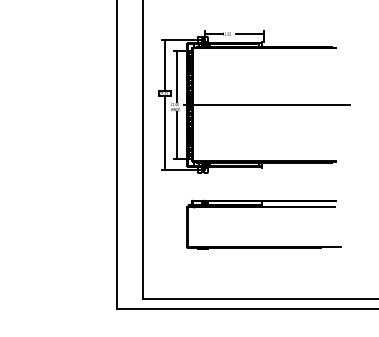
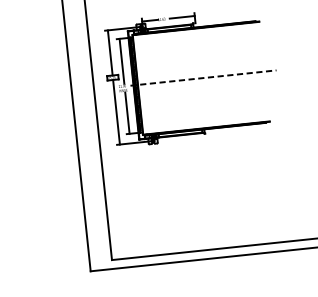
line: (266, 104) -> (203, 77), solid -> dashed
part: (263, 207) -> (209, 168), removed

